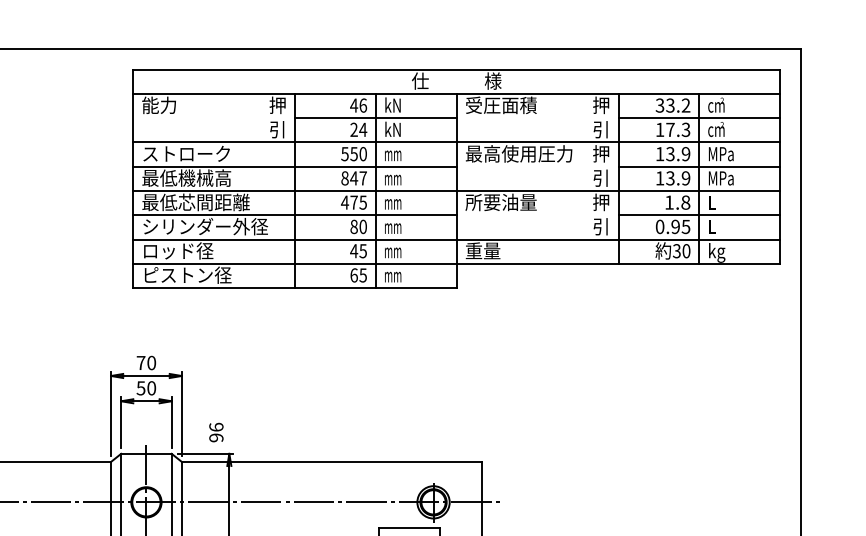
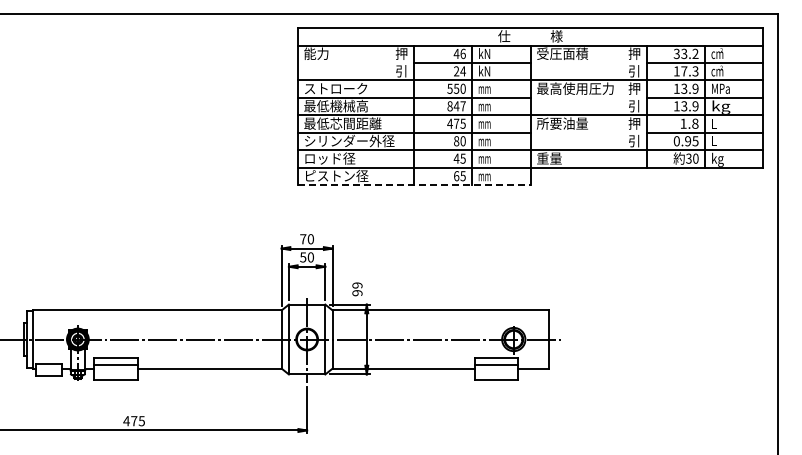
text: (722, 178) -> (721, 106), MPa -> kg
line: (295, 288) -> (414, 185), solid -> dashed
text: (216, 427) -> (357, 285), 96 -> 99

